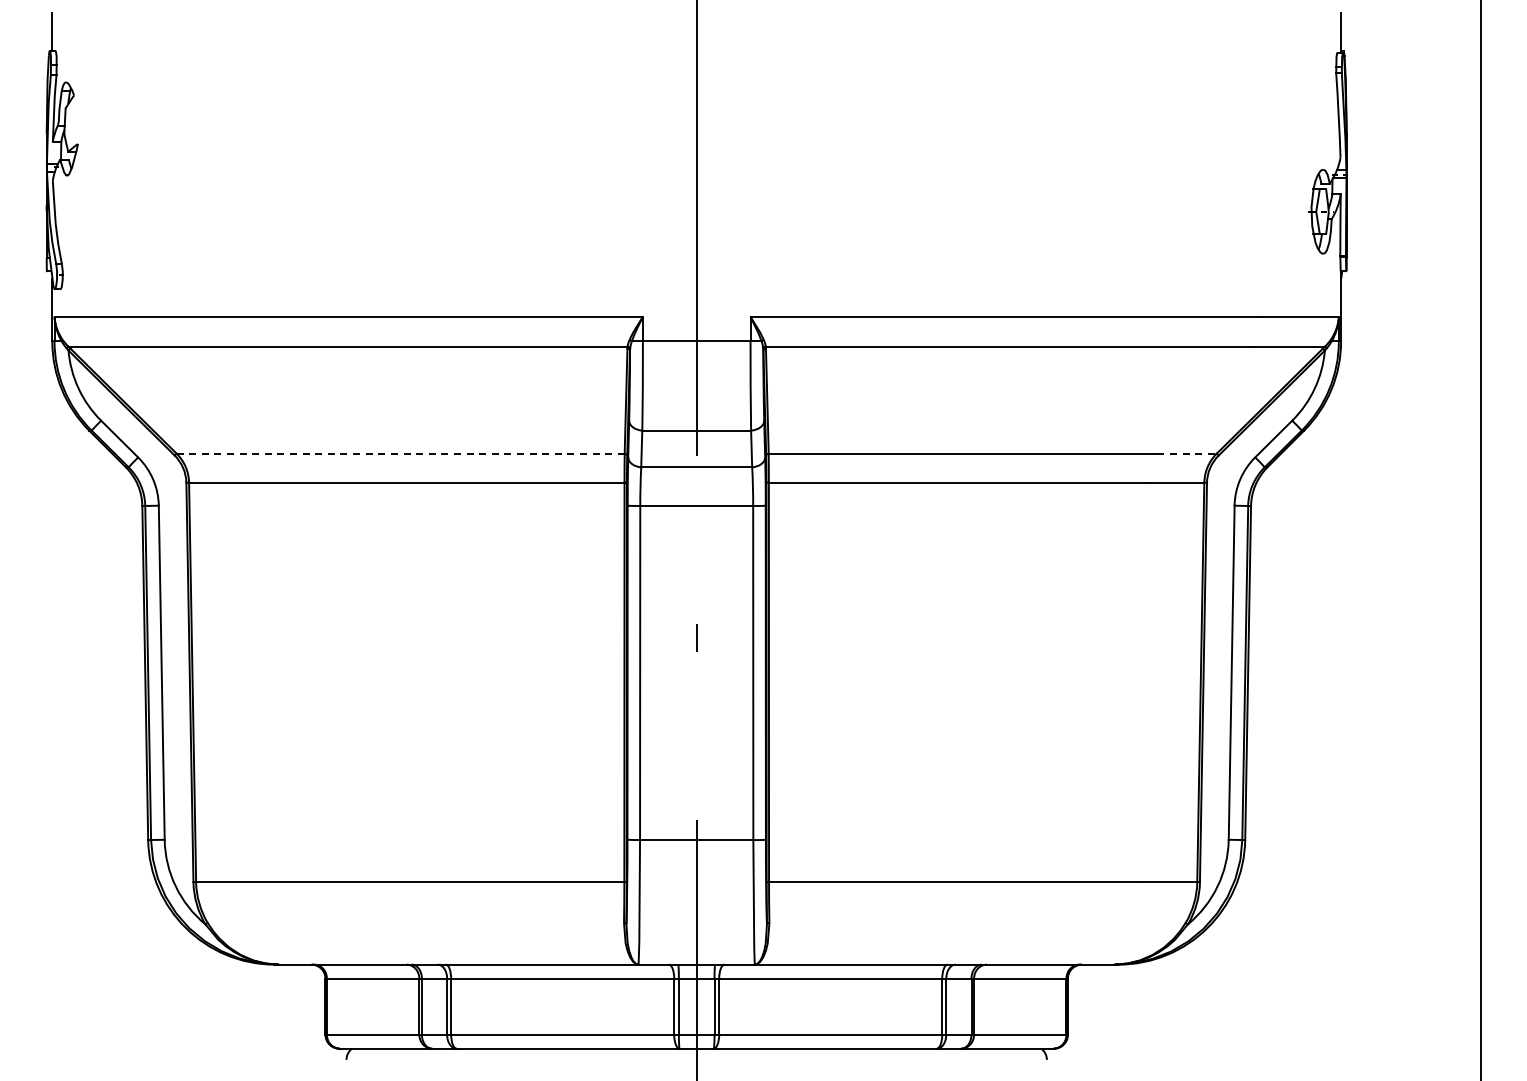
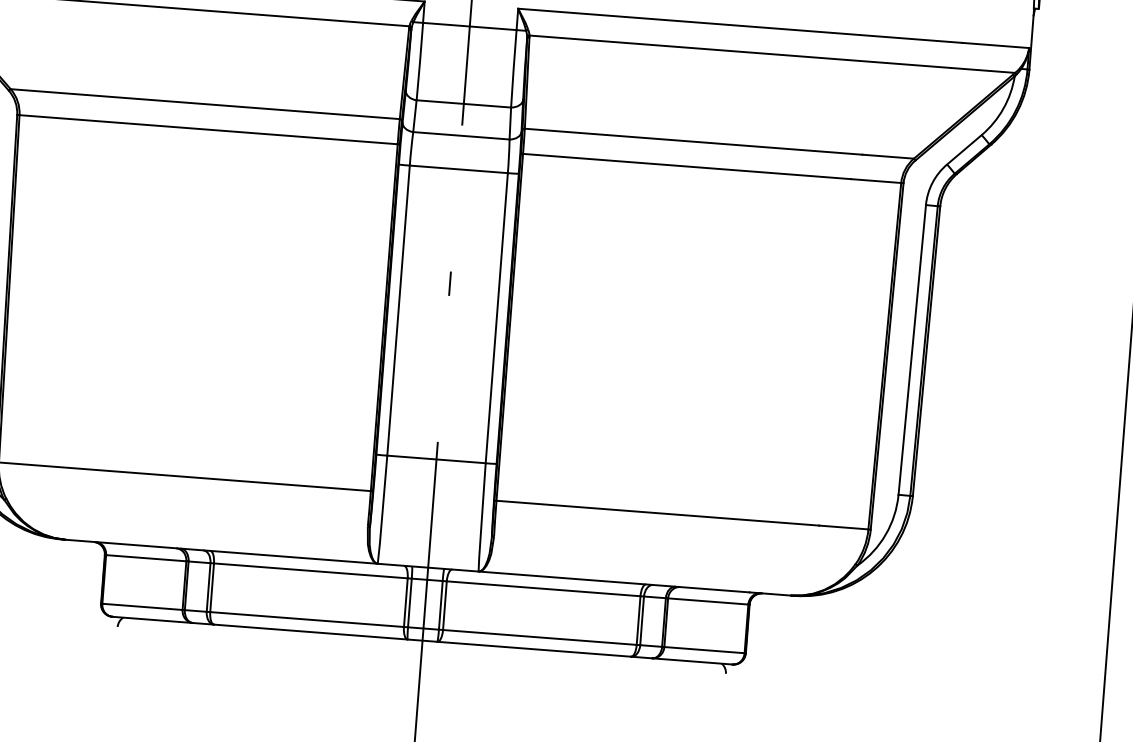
line: (401, 453) -> (205, 104), dashed -> solid
line: (1187, 453) -> (888, 156), dashed -> solid

